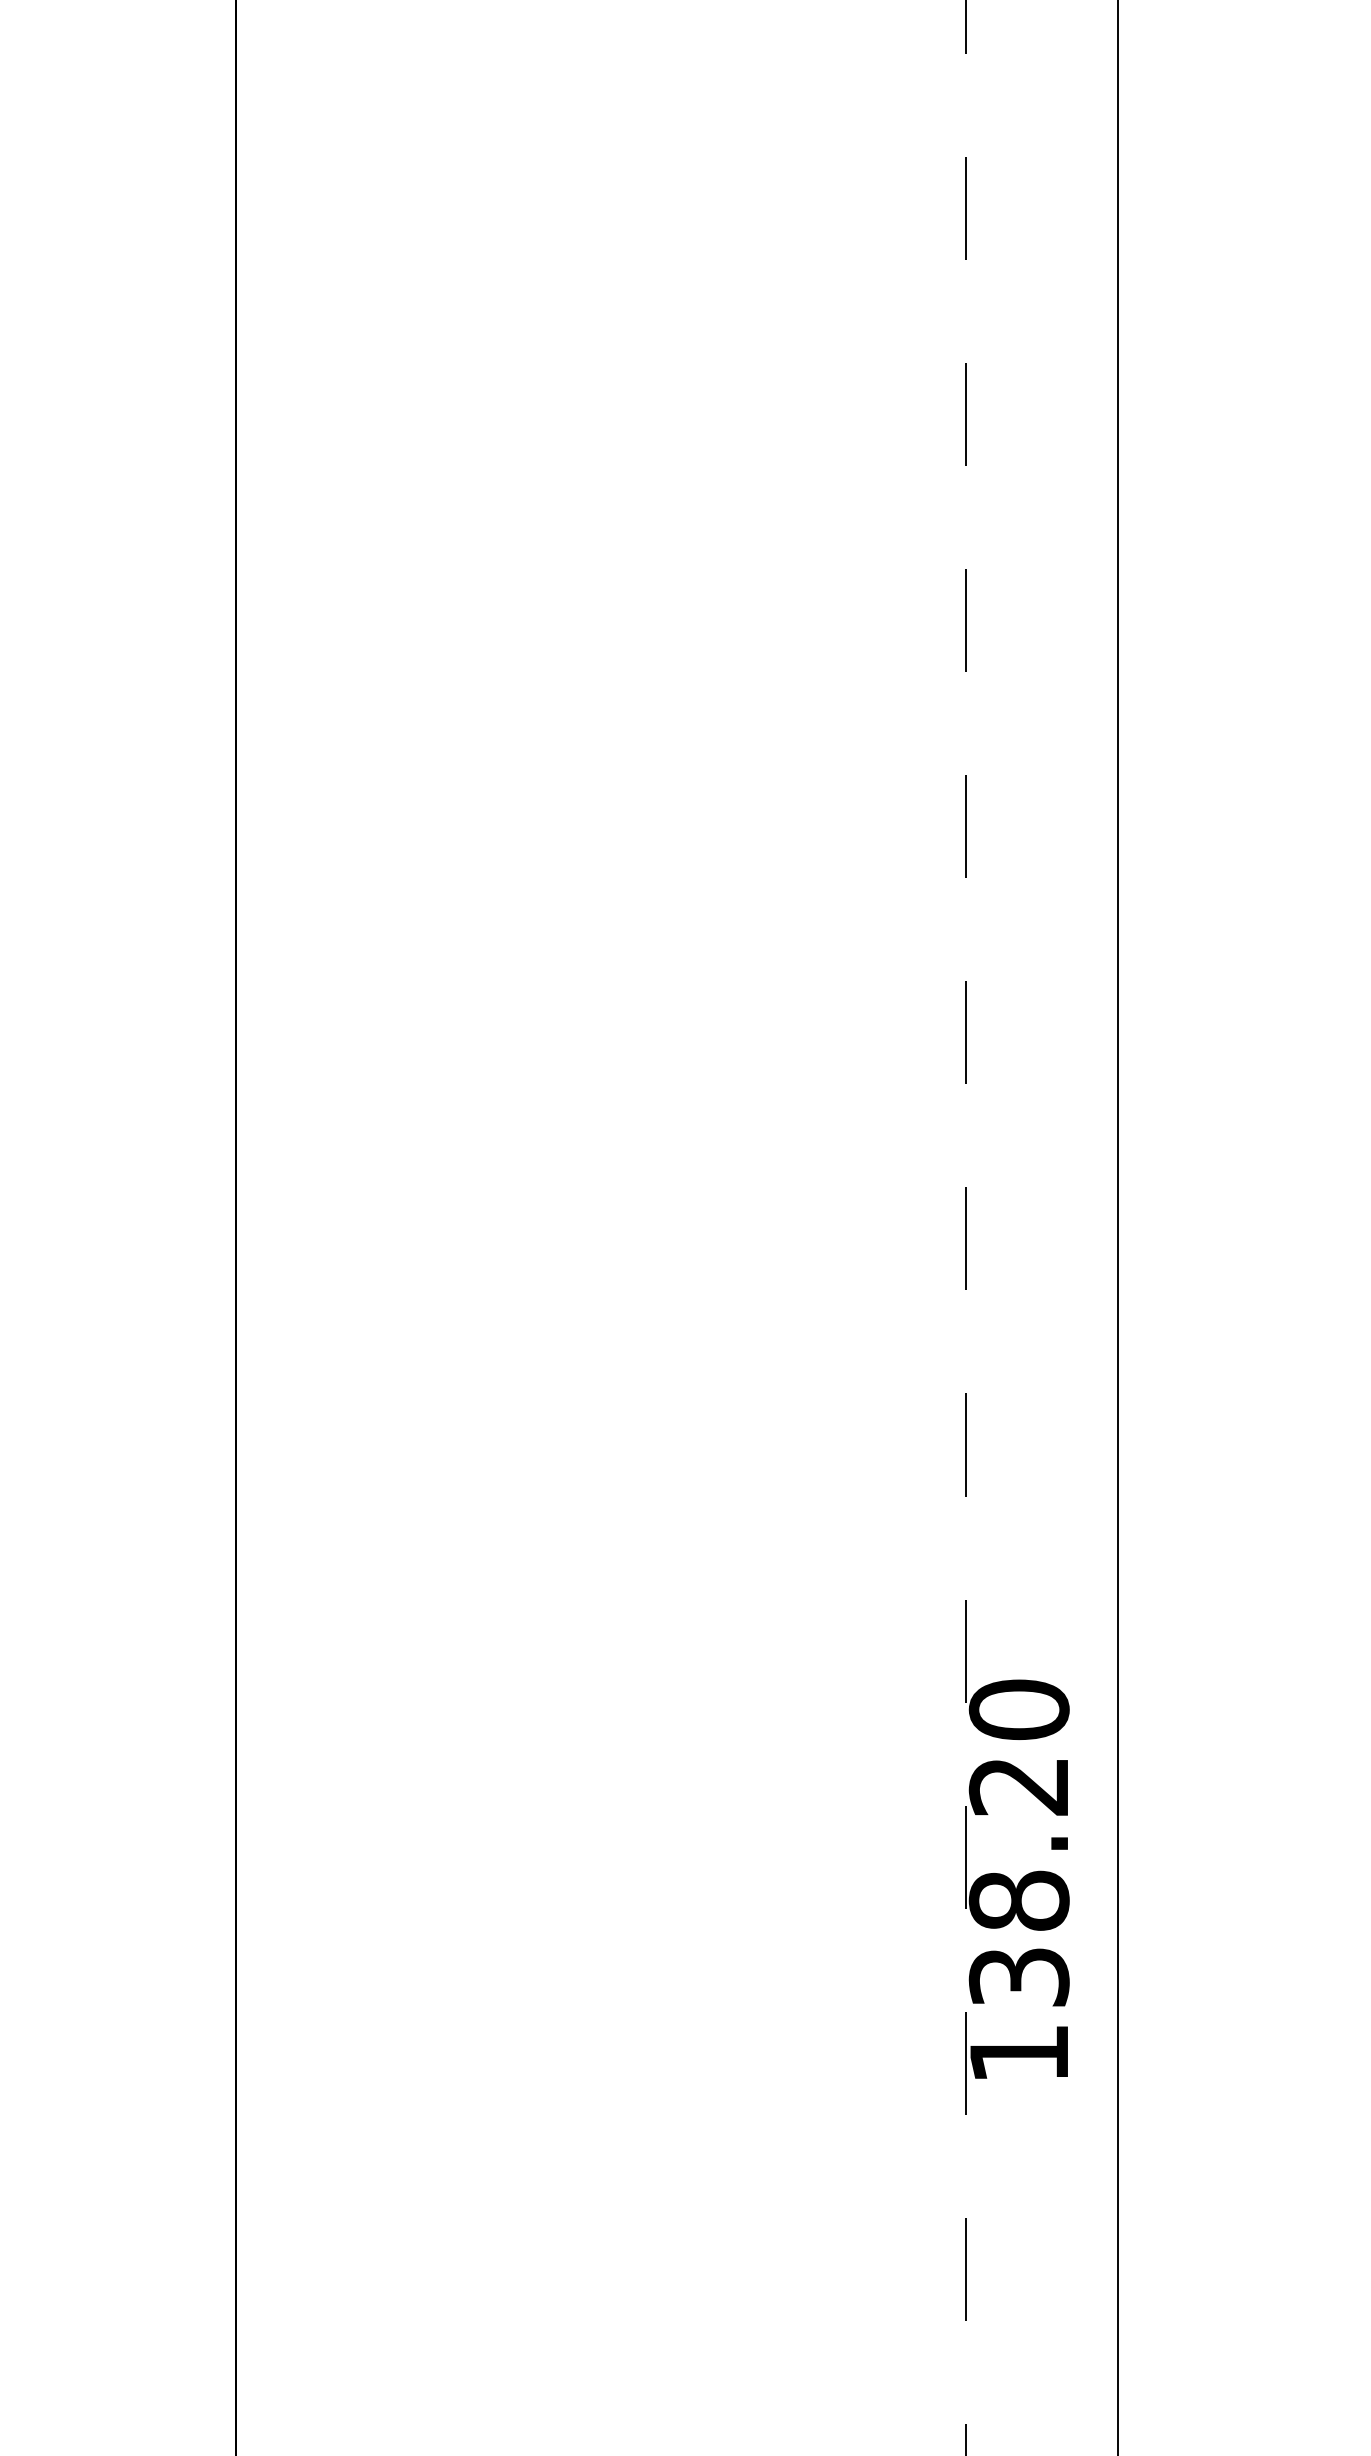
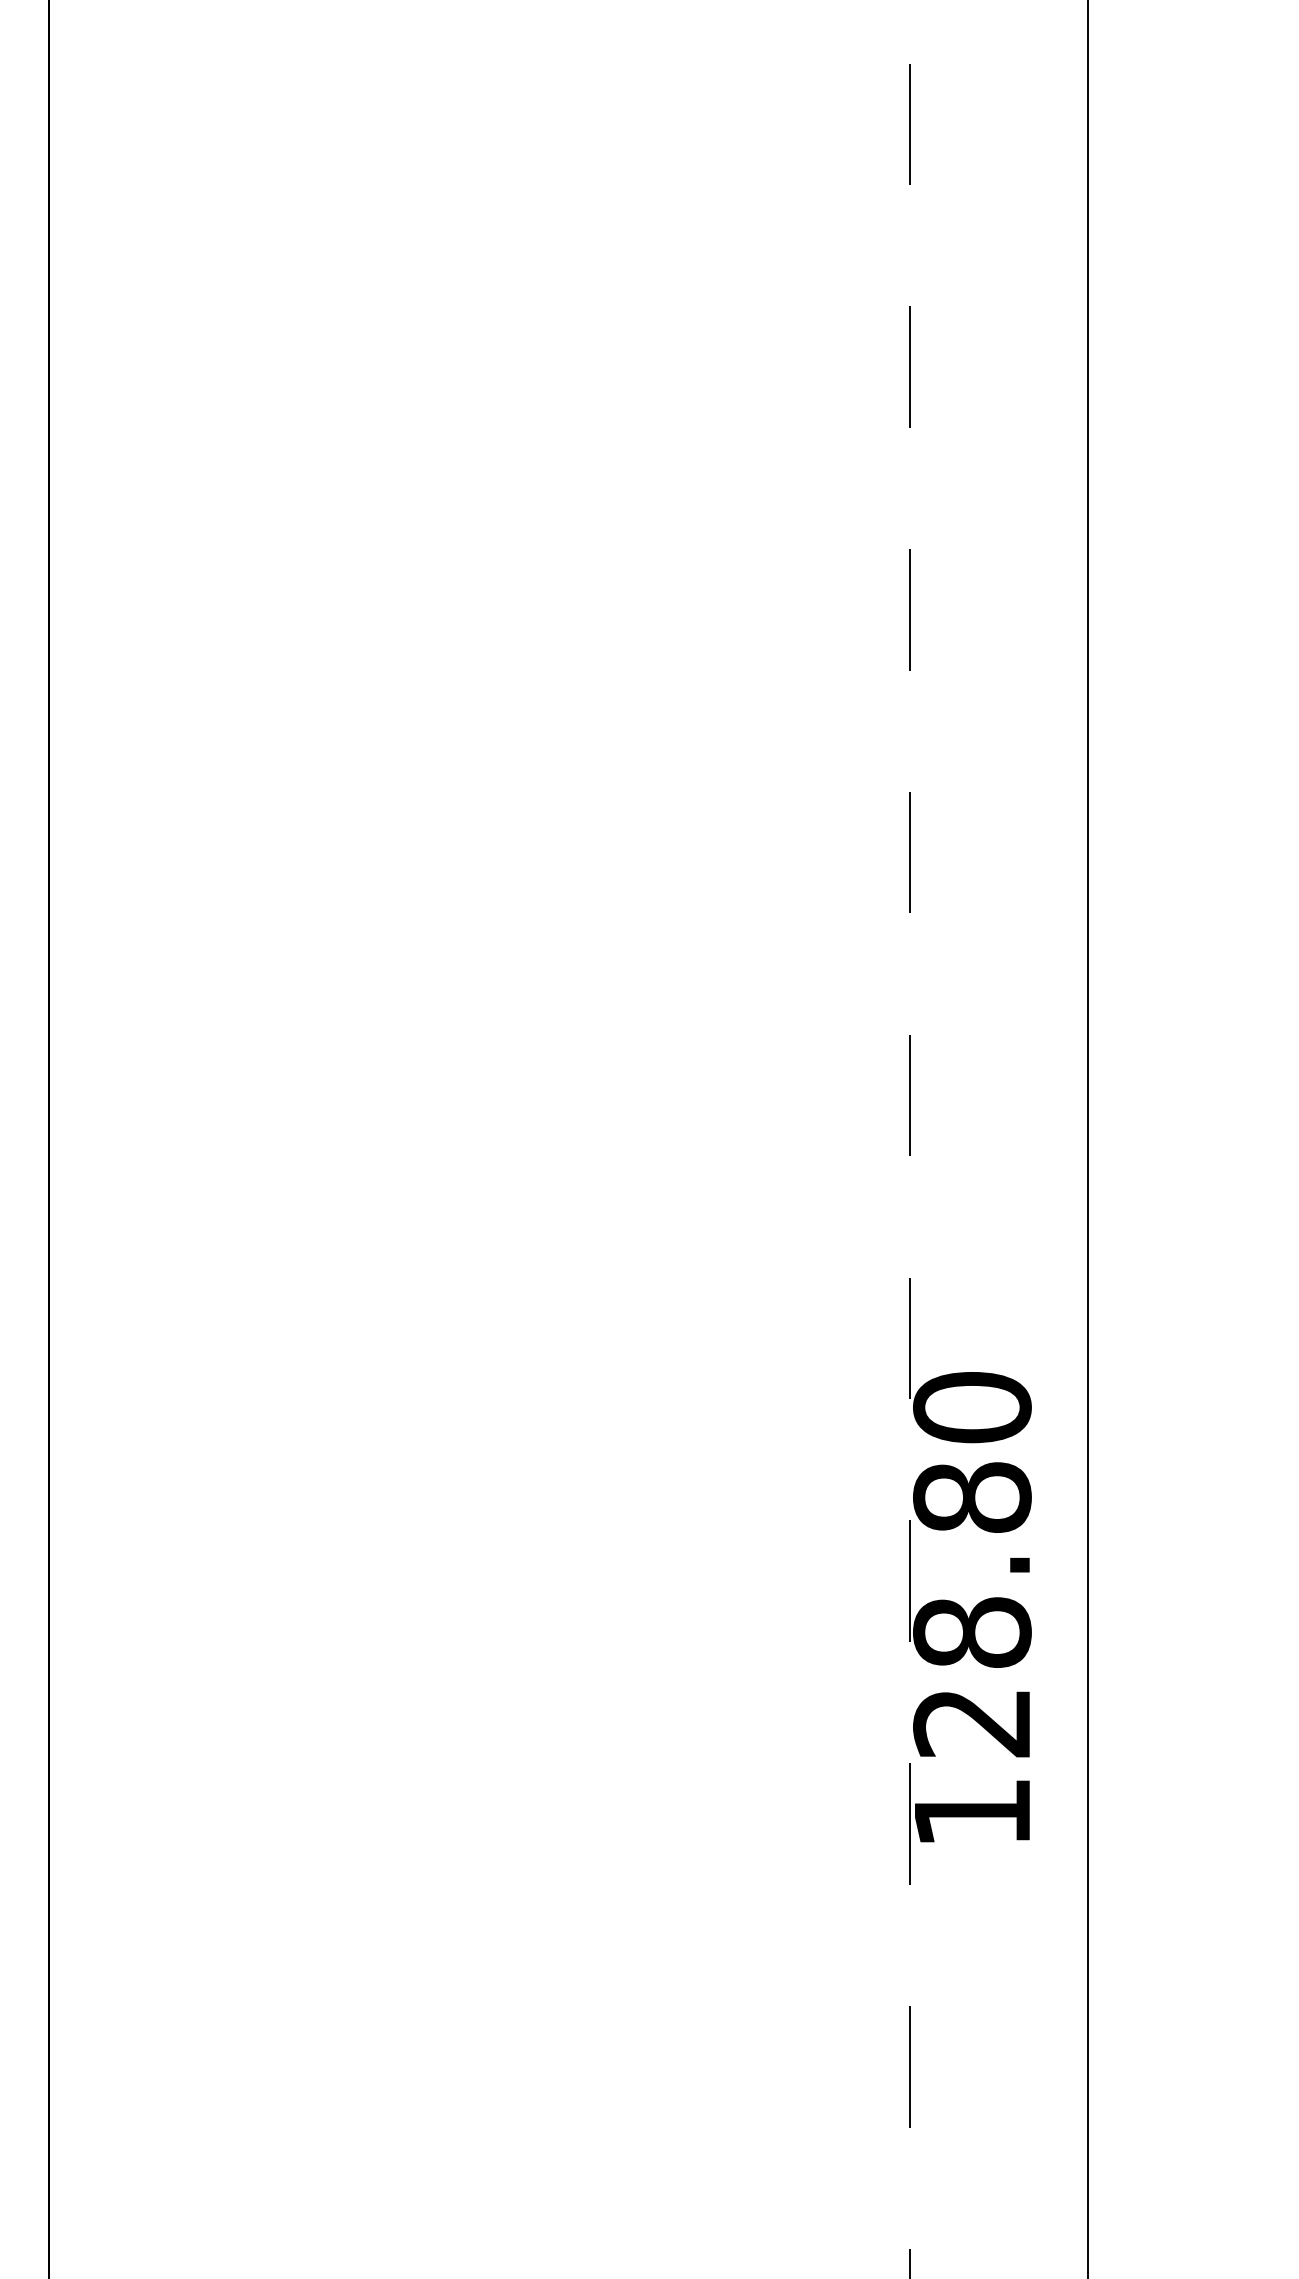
text: (1018, 1881) -> (971, 1609), 138.20 -> 128.80

